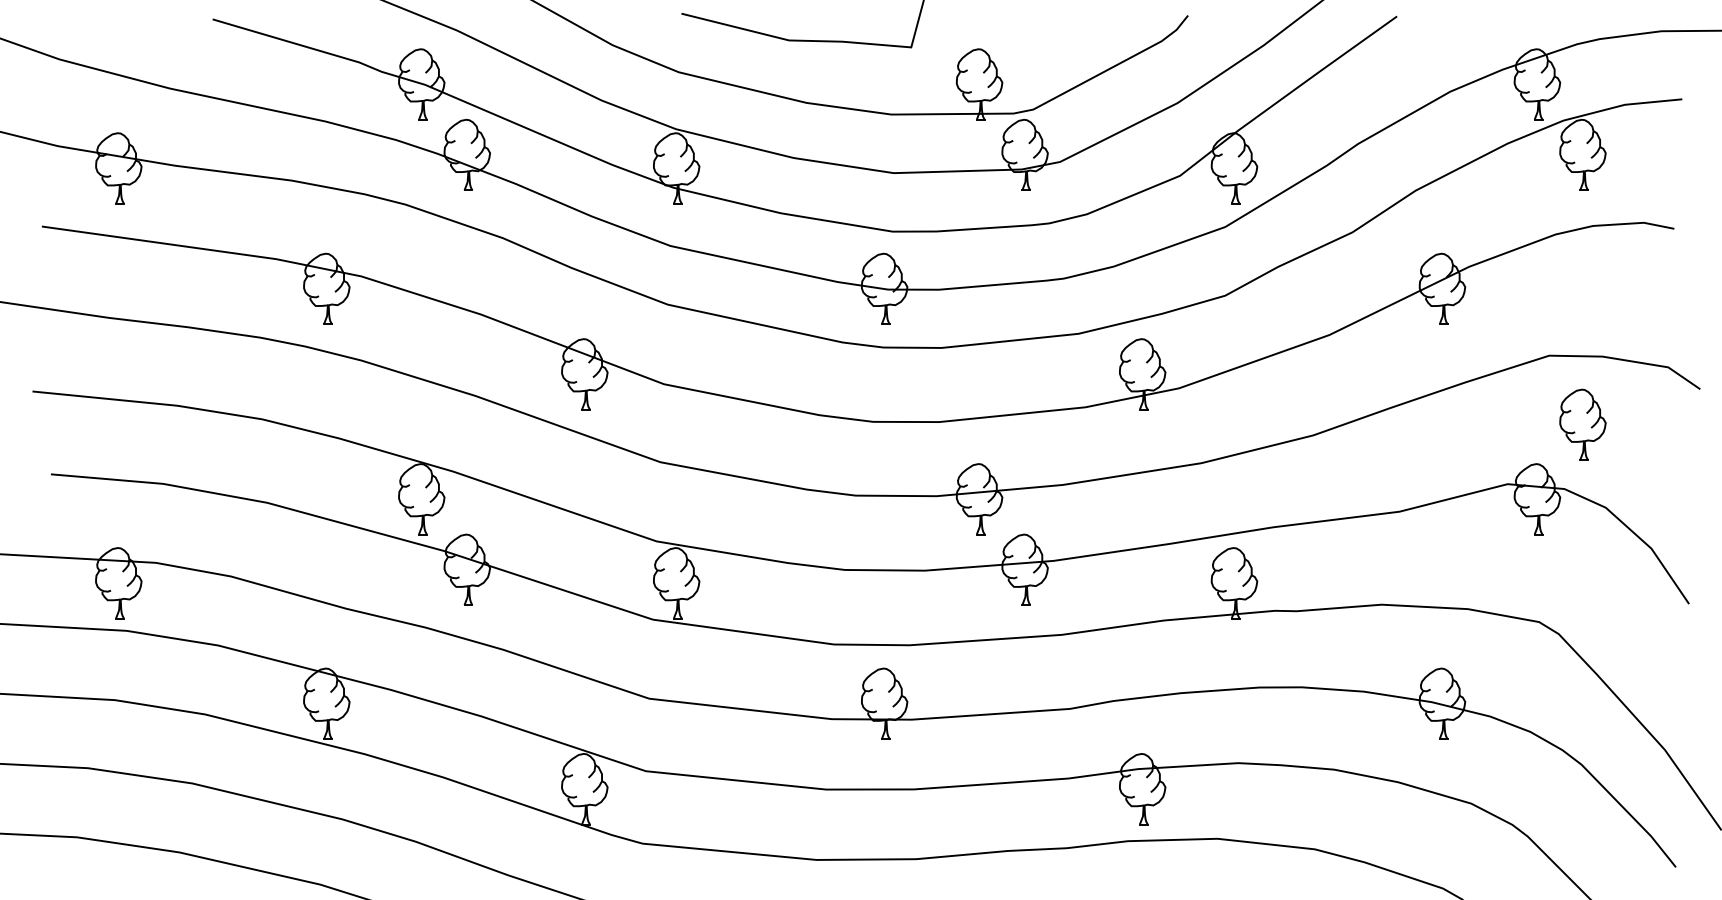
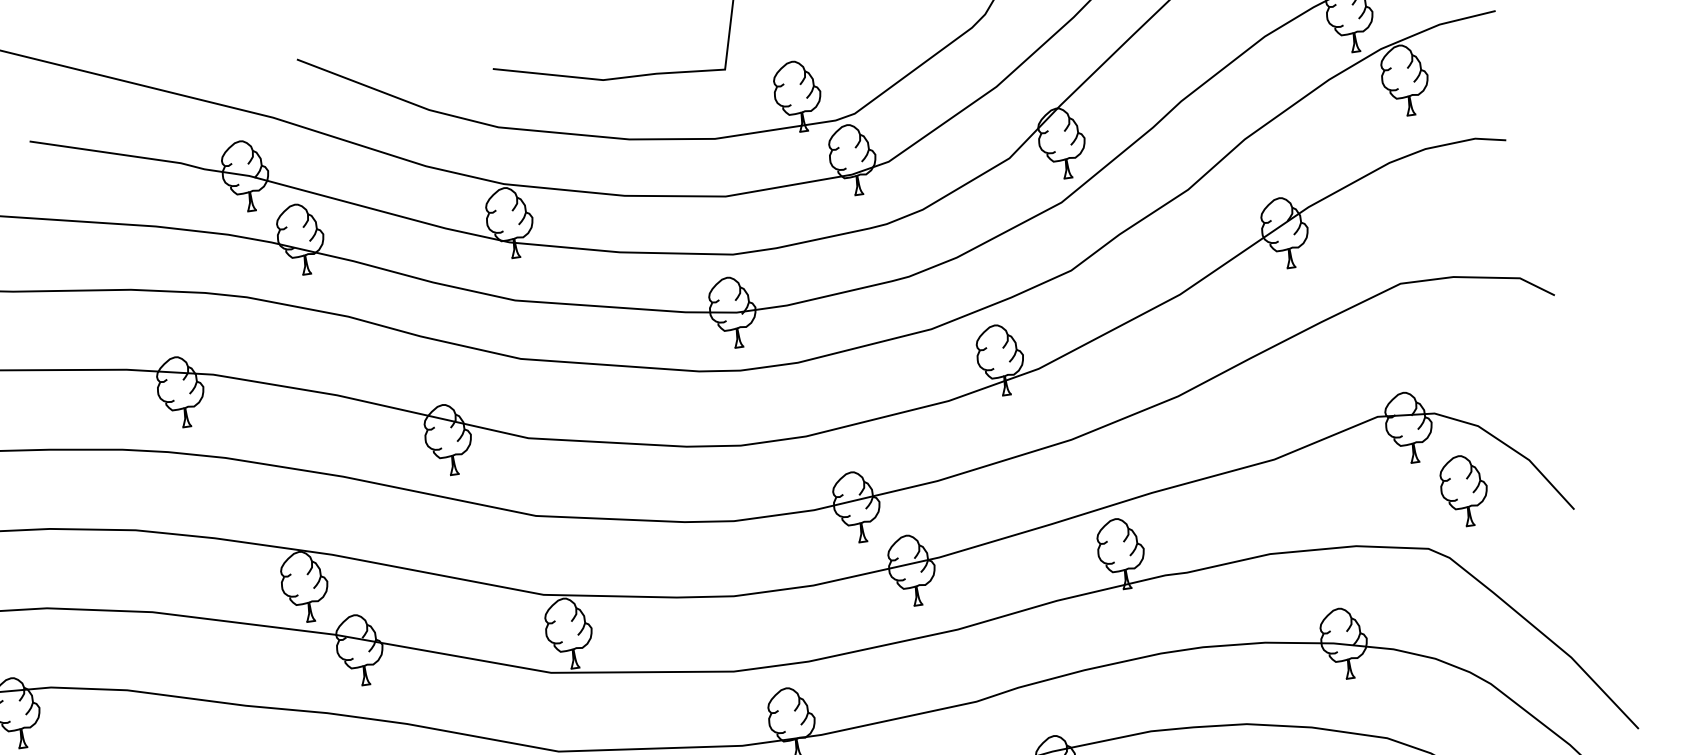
part: (1582, 424) -> (1463, 490), moved

